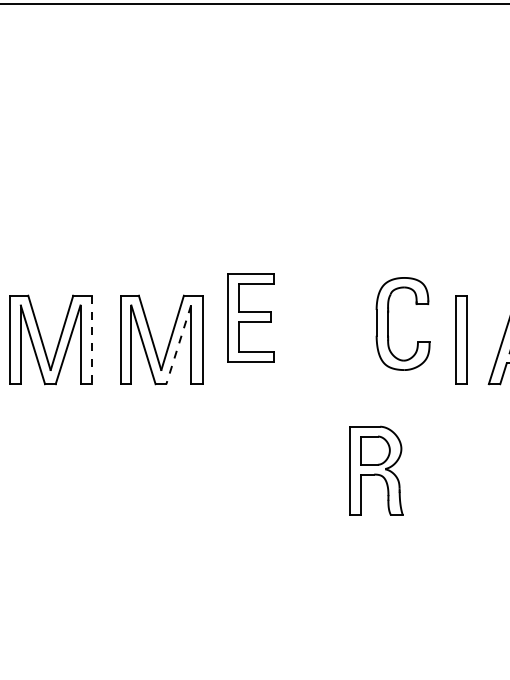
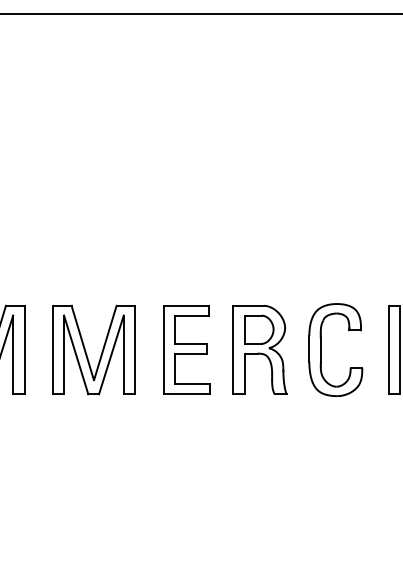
part: (250, 317) -> (186, 349), moved
part: (388, 323) -> (321, 349), moved
line: (91, 340) -> (24, 350), dashed -> solid
line: (178, 345) -> (111, 355), dashed -> solid
part: (376, 470) -> (260, 349), moved

